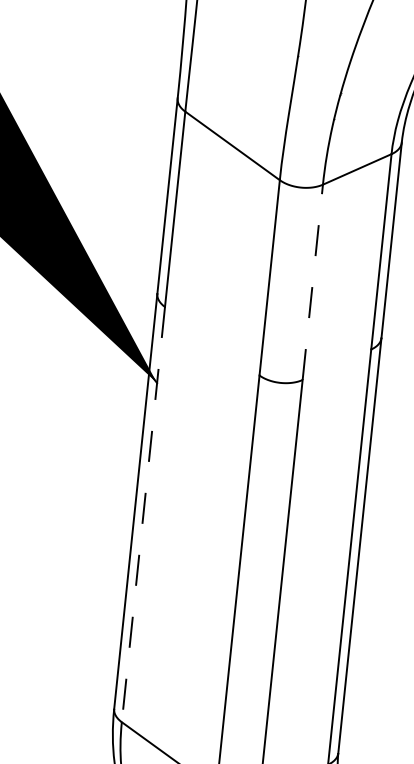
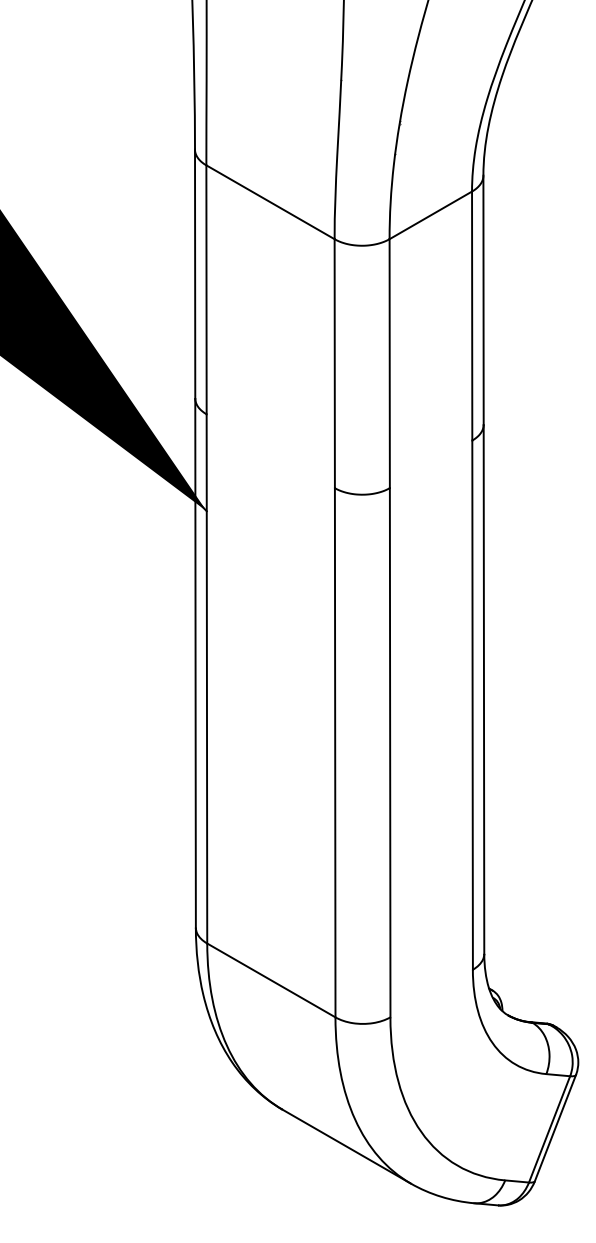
line: (312, 282) -> (389, 363), dashed -> solid
line: (143, 514) -> (206, 678), dashed -> solid

